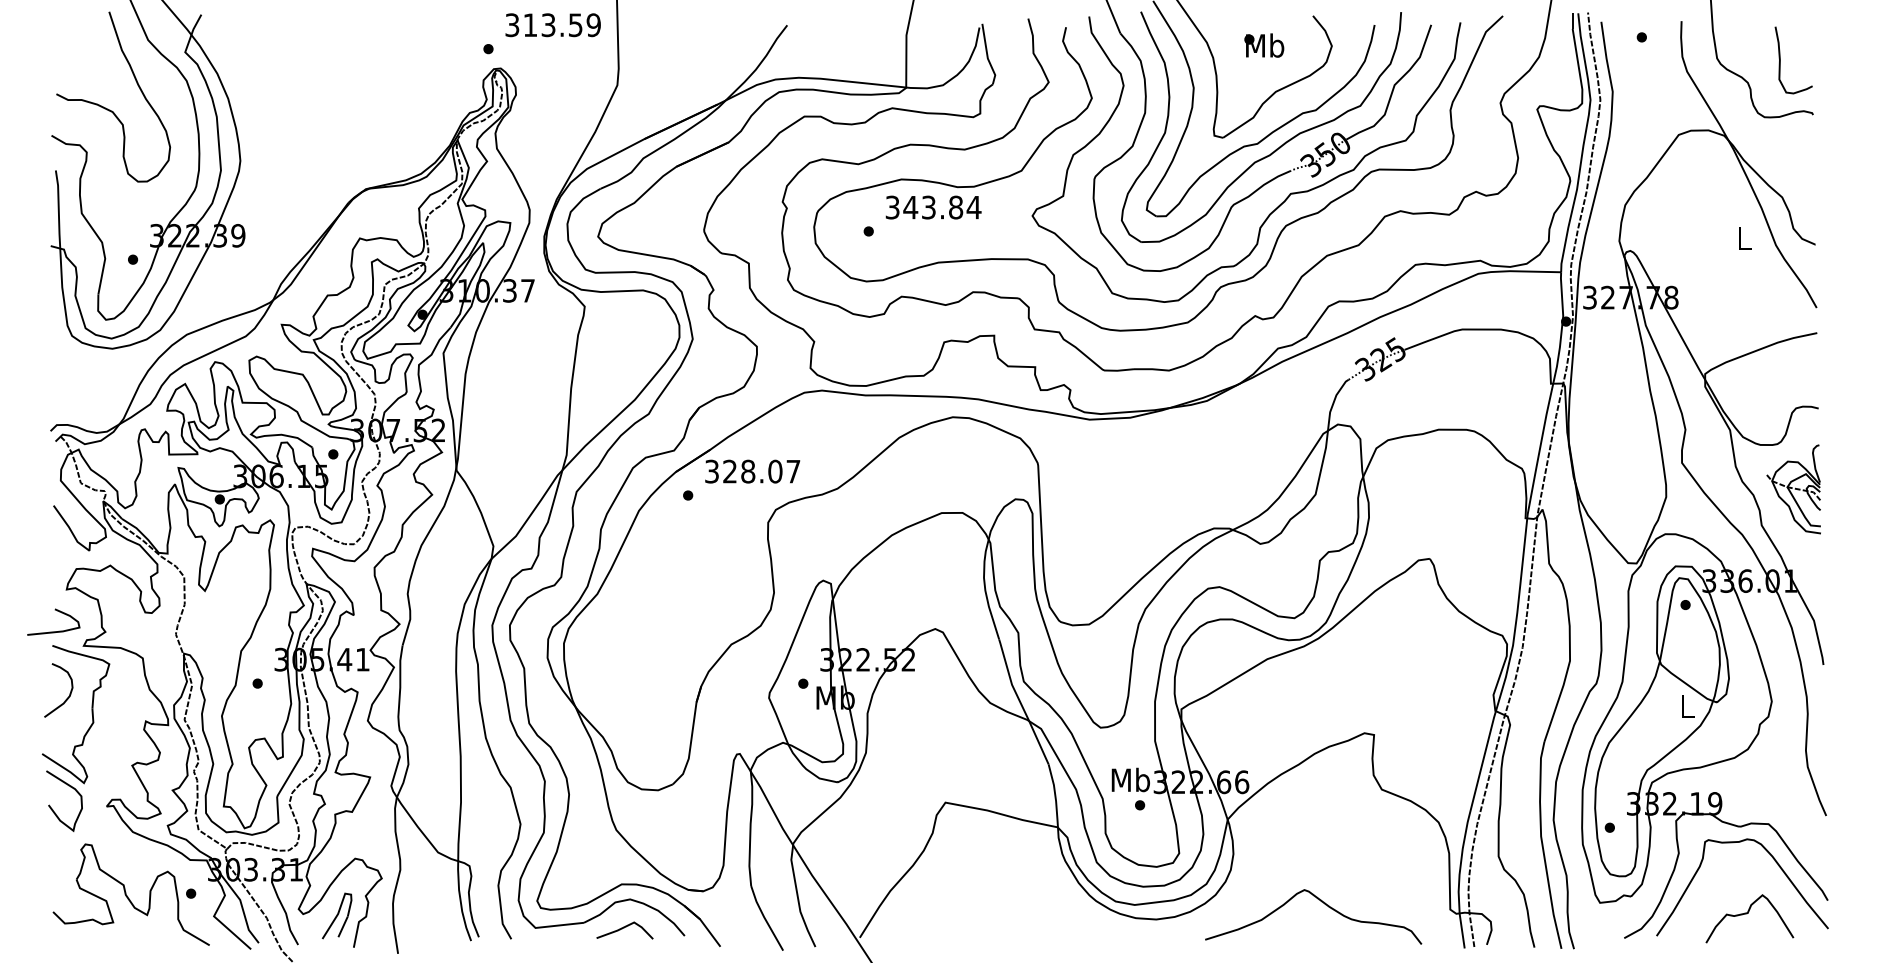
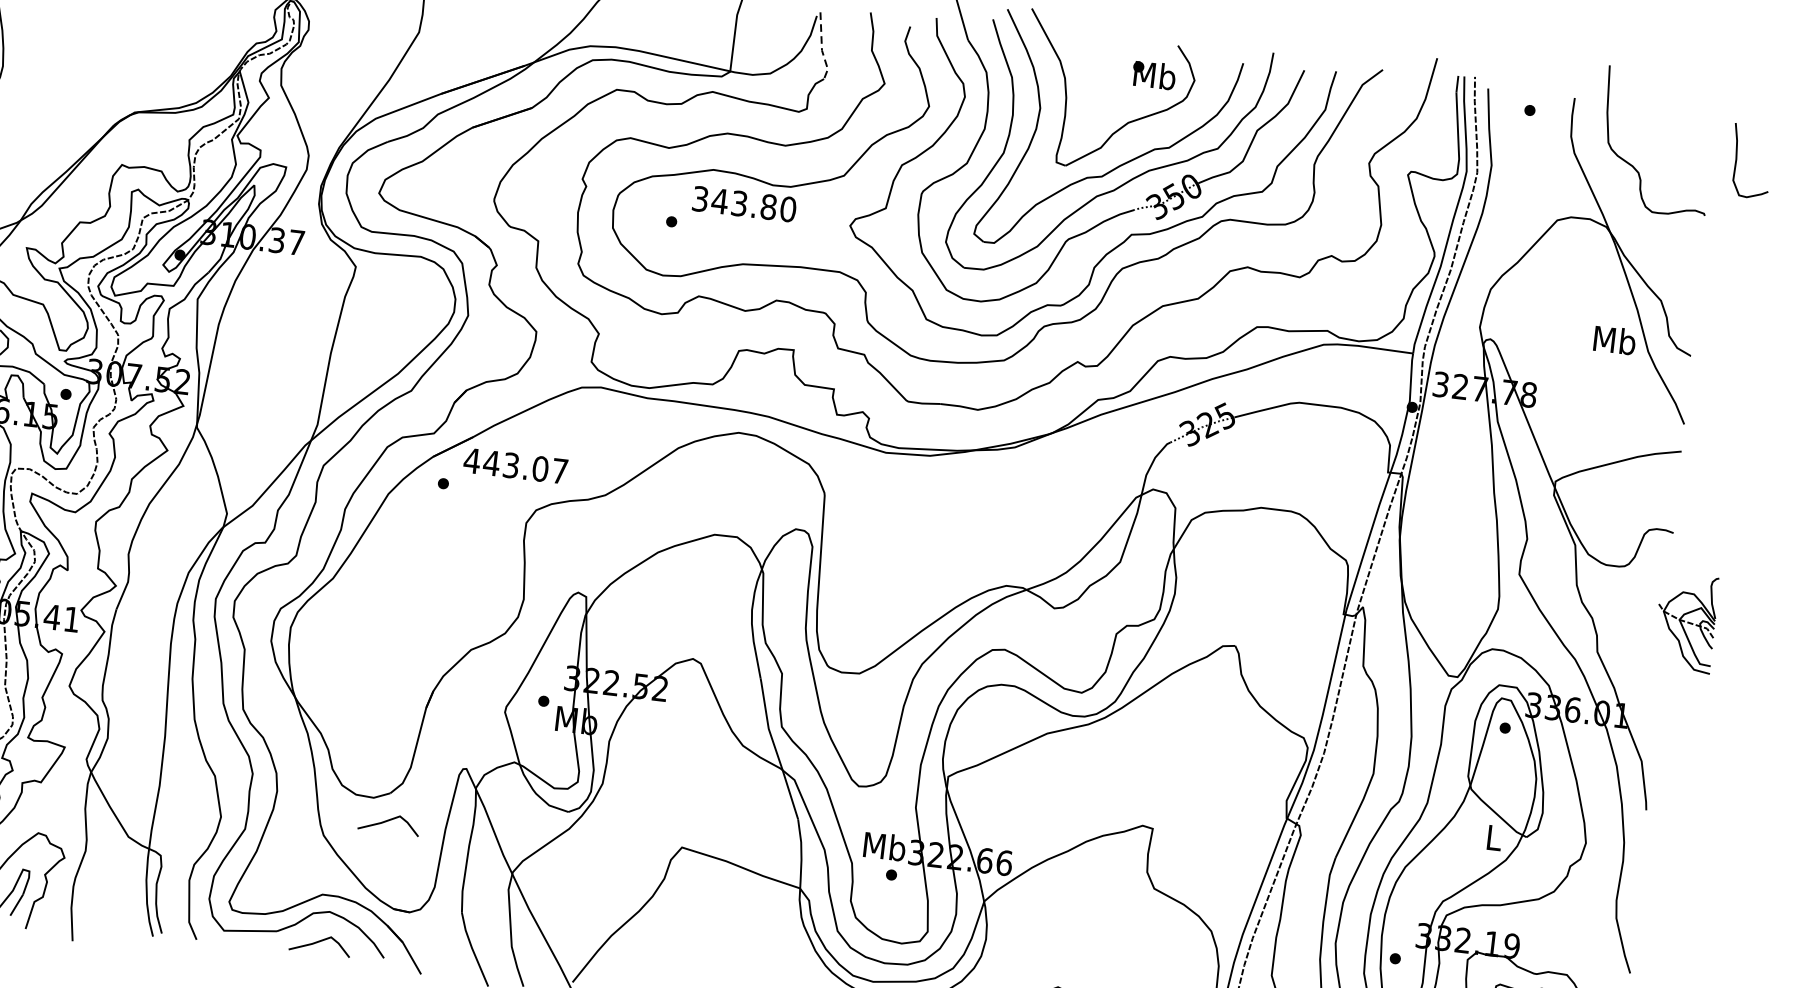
text: (1264, 45) -> (1154, 75), moved
line: (987, 56) -> (821, 48), solid -> dashed
curve: (1780, 60) -> (1736, 160), moved
text: (973, 207) -> (787, 209), 343.84 -> 343.80
text: (1744, 238) -> (1615, 340), L -> Mb
text: (729, 471) -> (491, 463), 328.07 -> 443.07
part: (1793, 489) -> (1685, 623), moved
line: (674, 810) -> (388, 821), added

